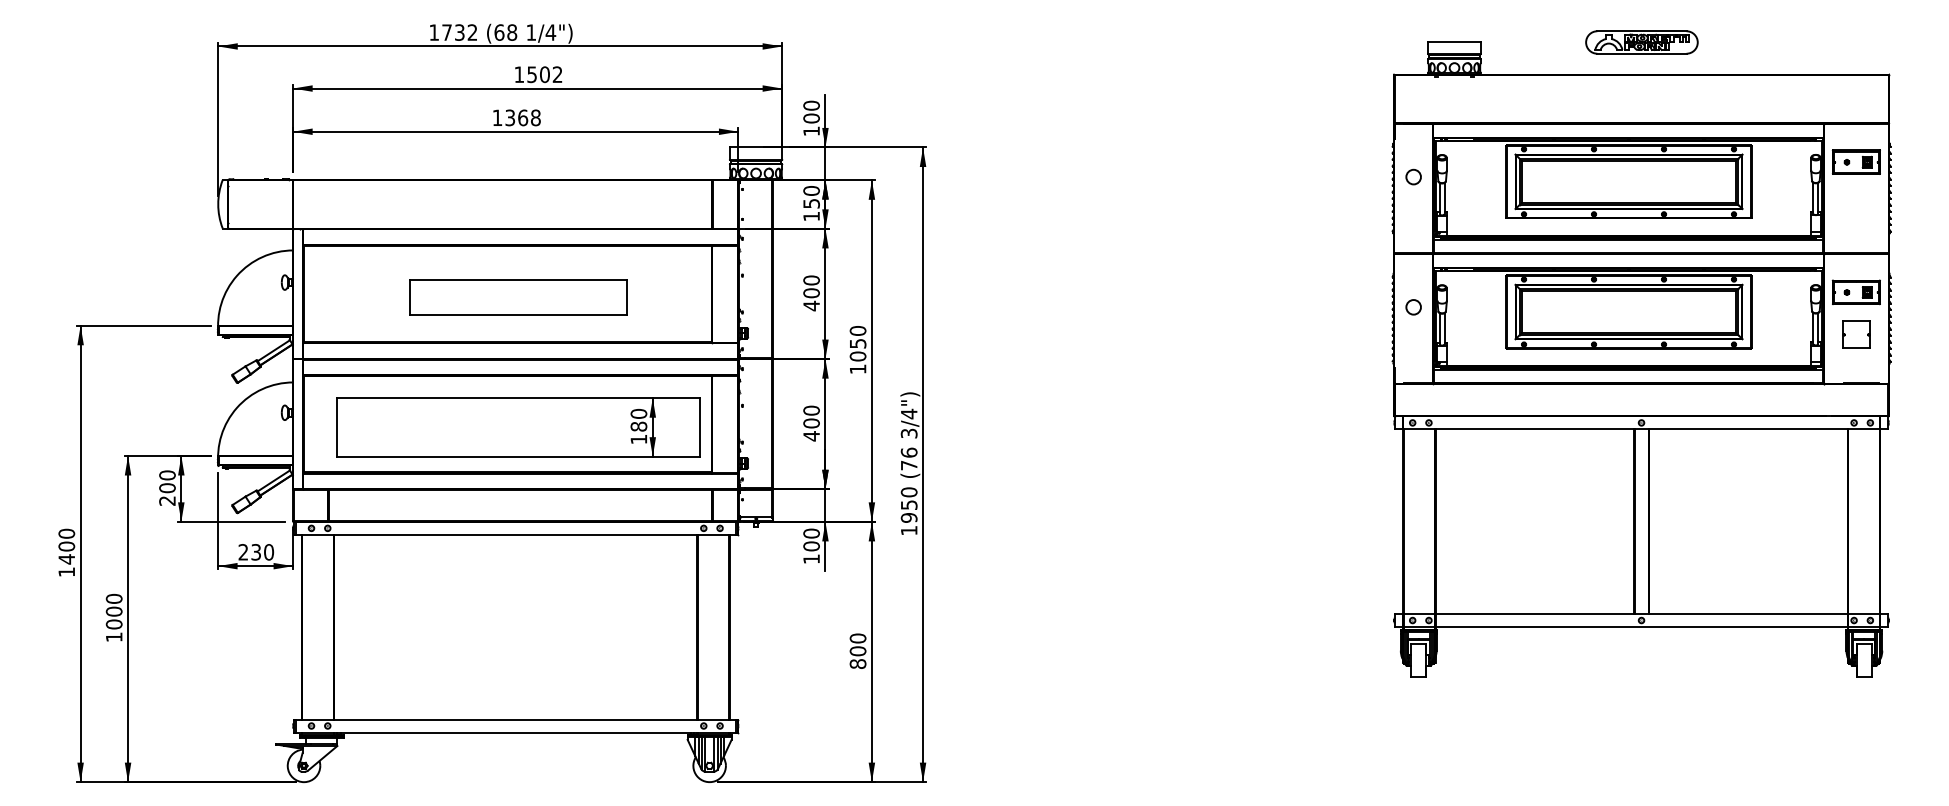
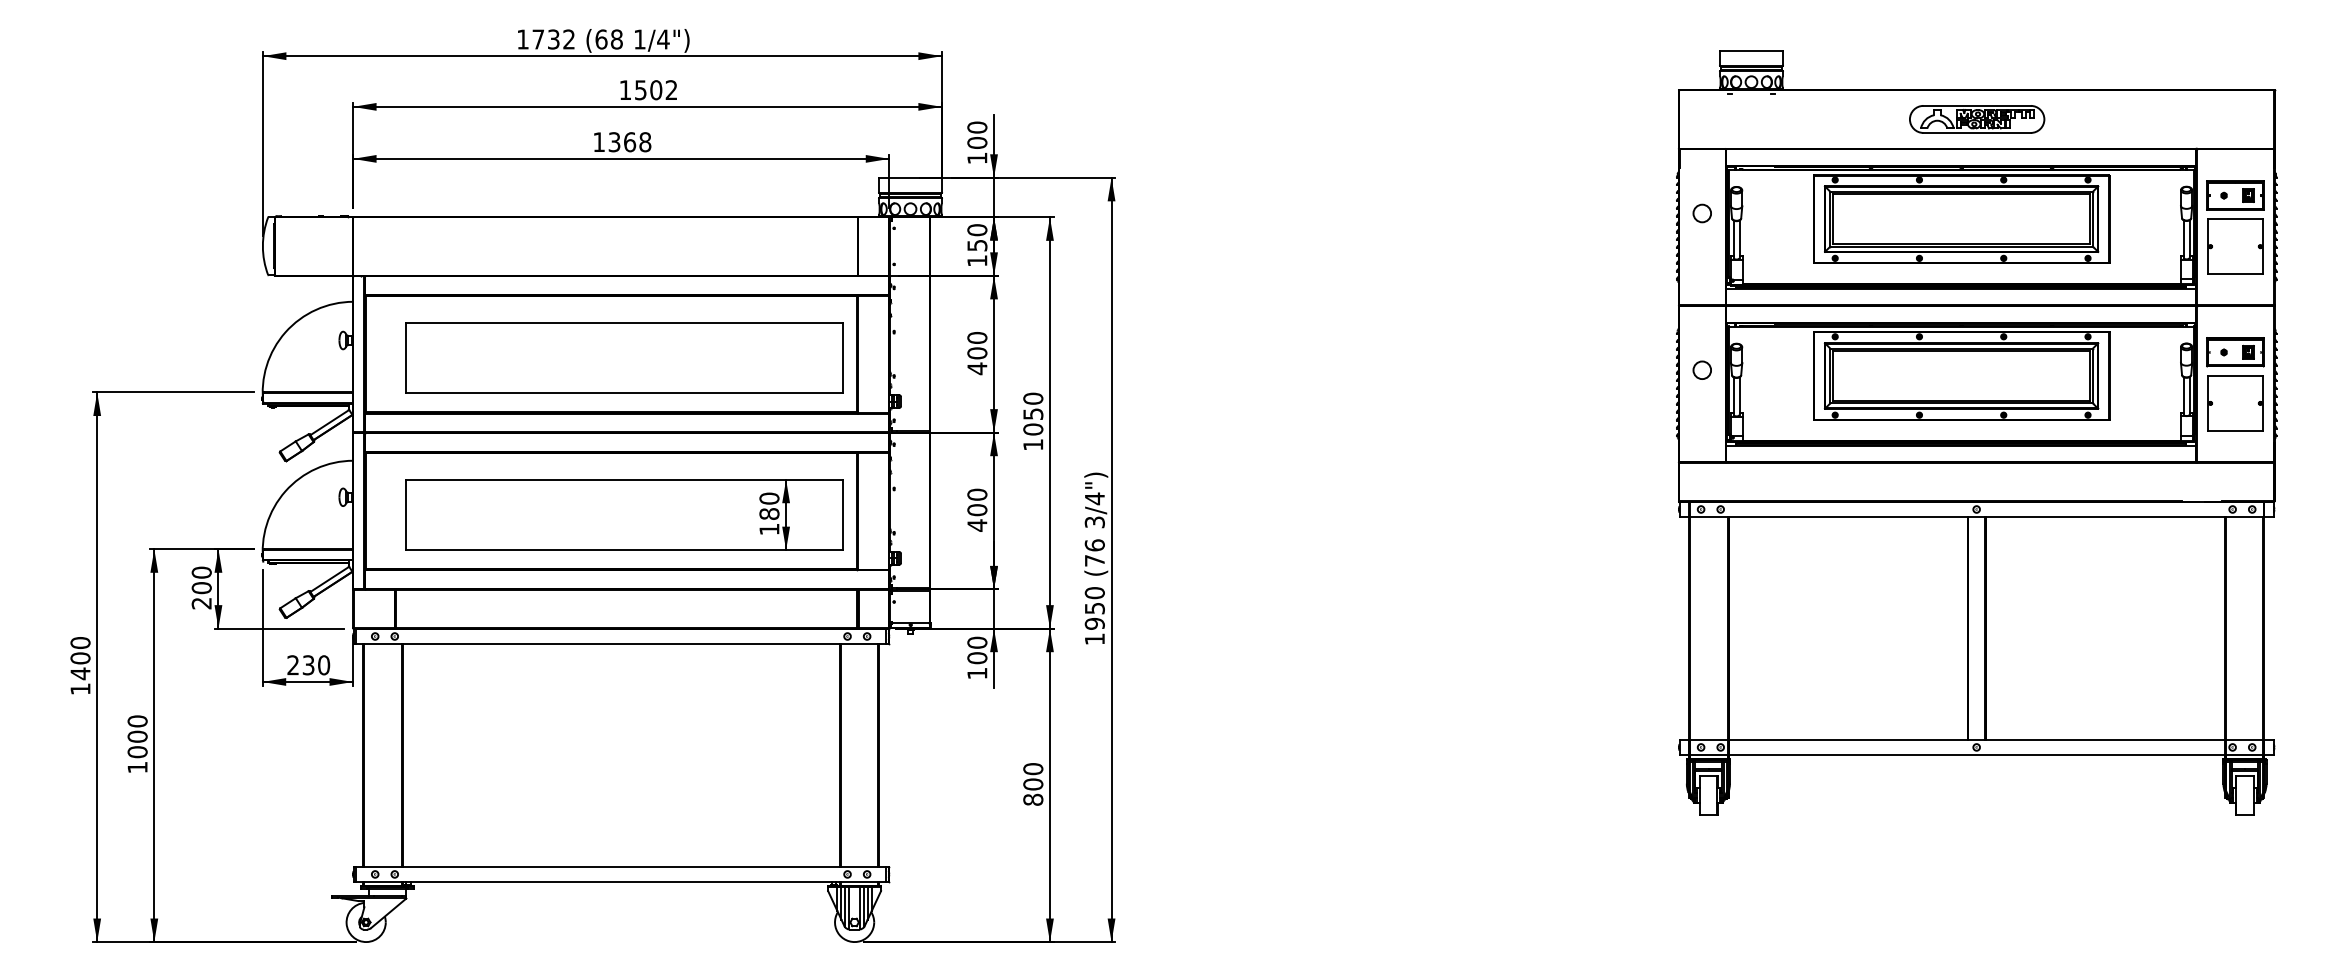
part: (1642, 42) -> (1977, 119), moved
part: (1856, 204) -> (2235, 246), added
part: (518, 296) -> (624, 357), size x1.67
part: (1856, 334) -> (2235, 403), size x1.67

